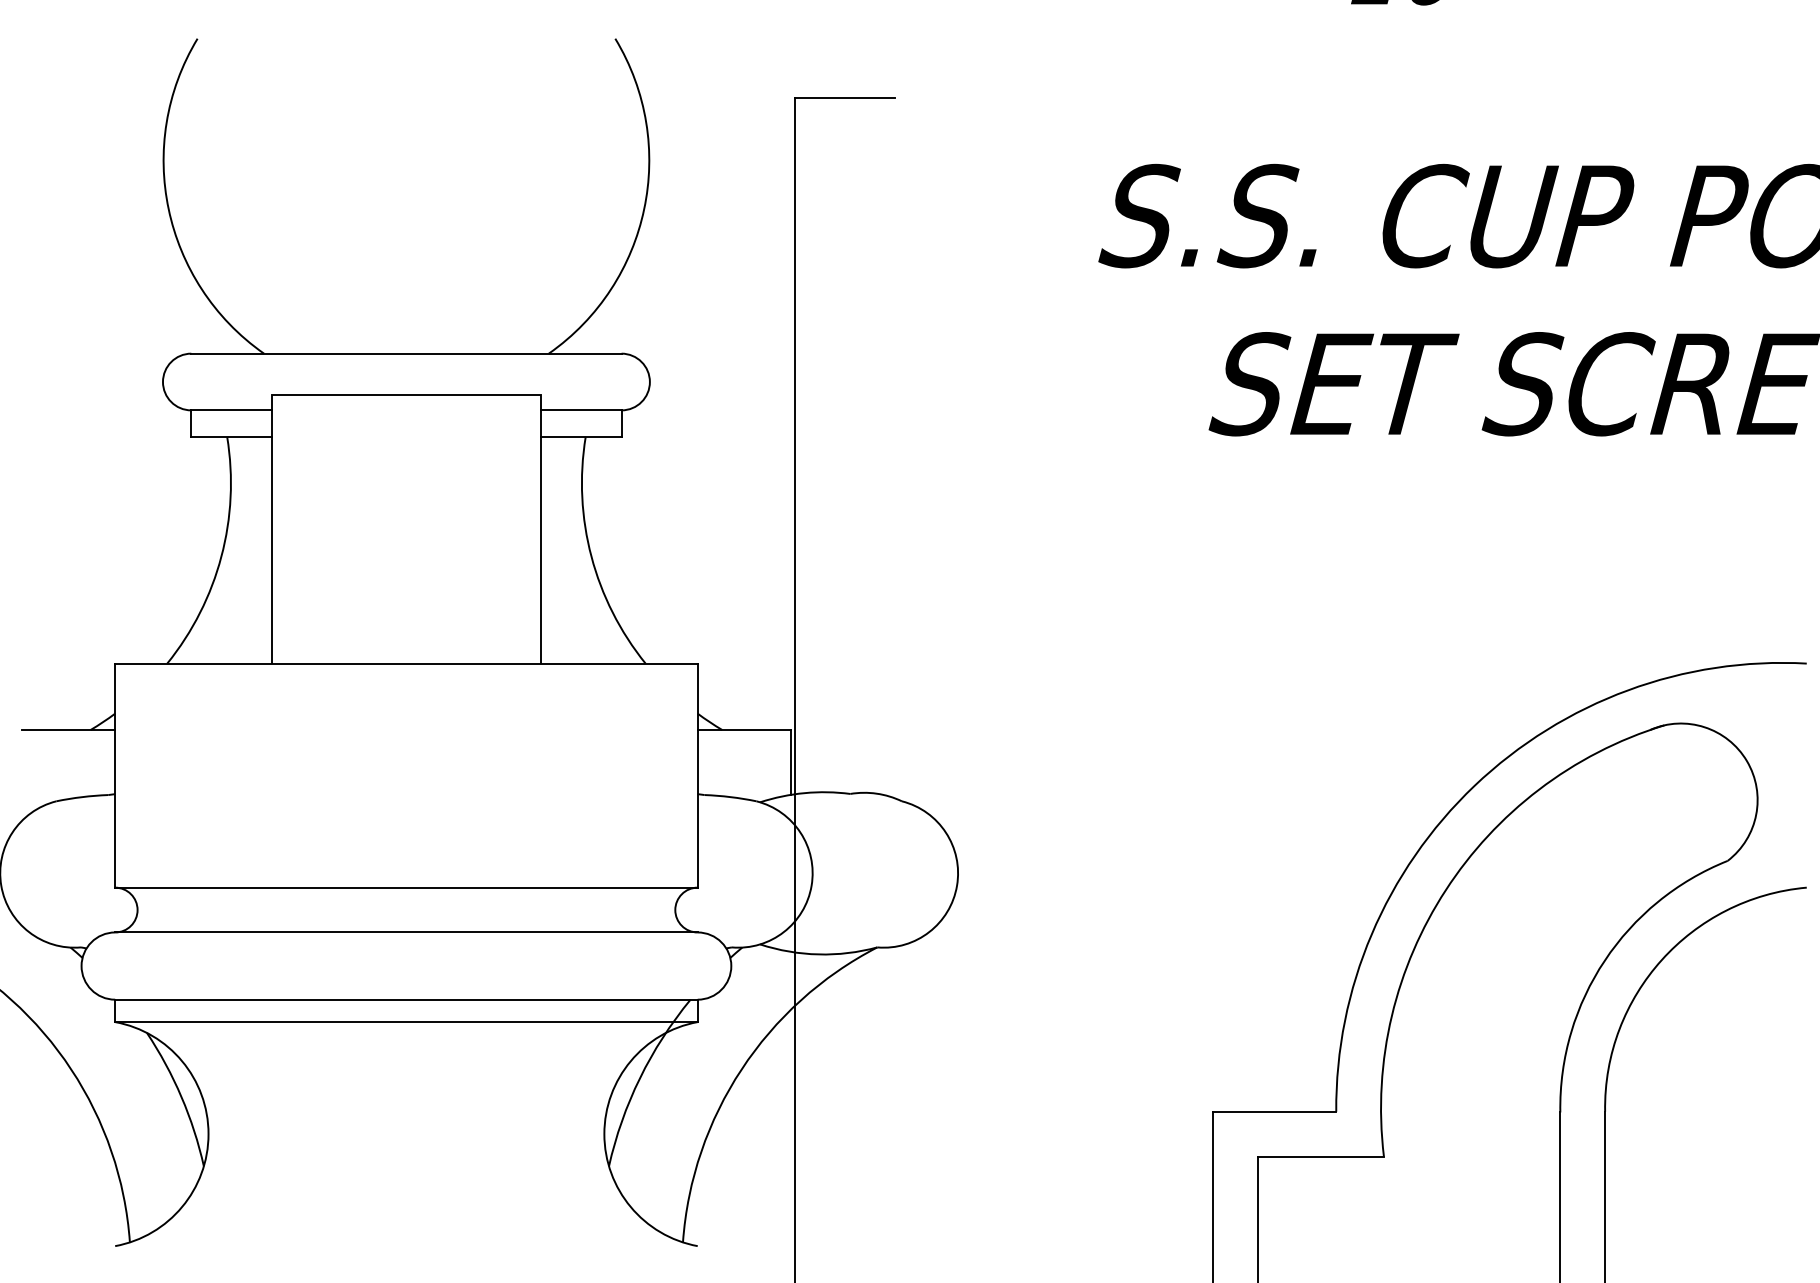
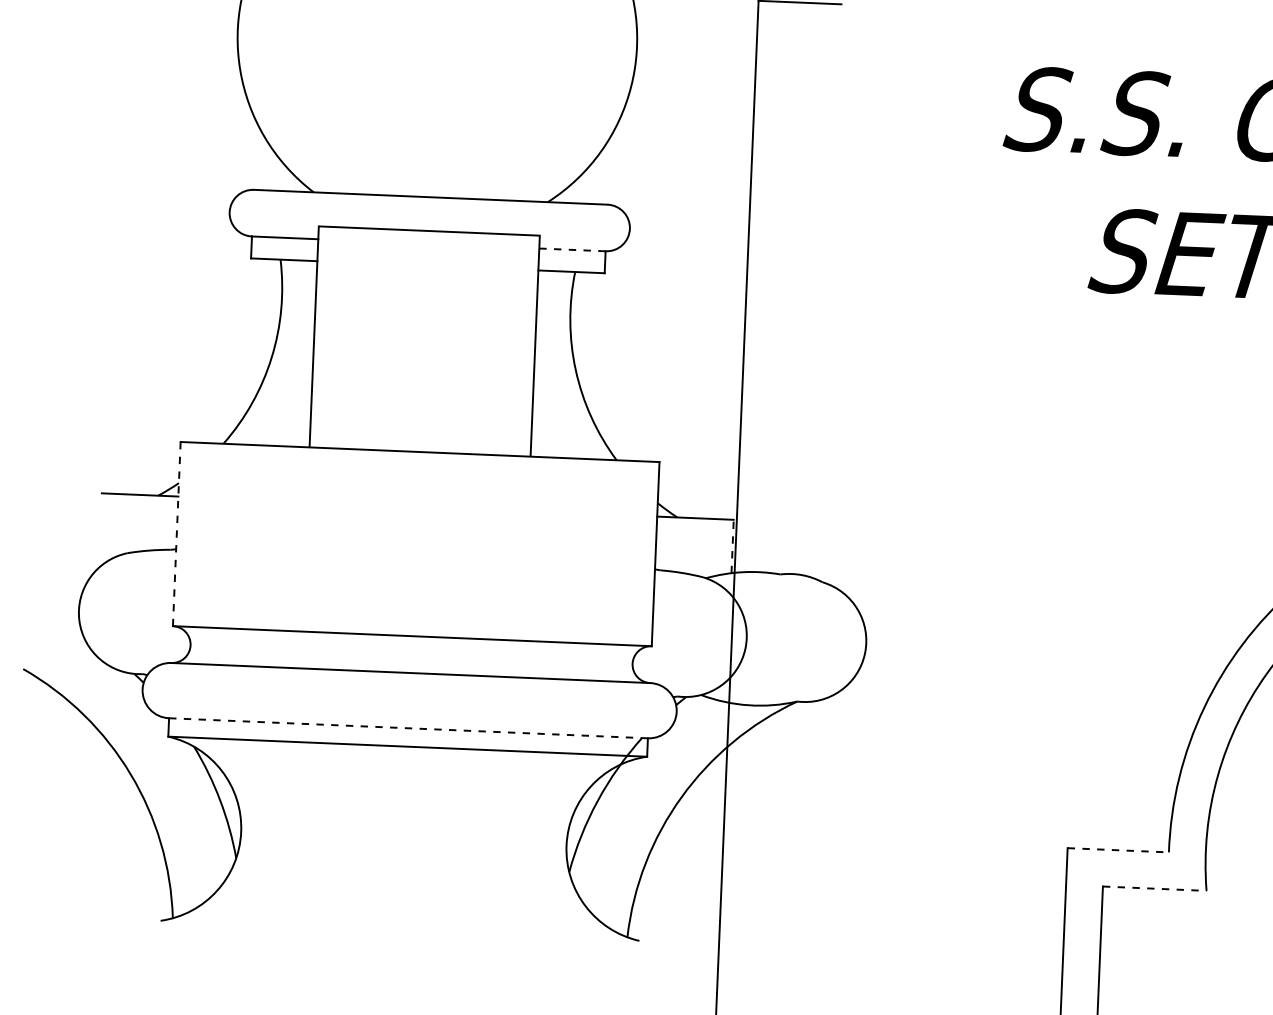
line: (581, 410) -> (572, 250), solid -> dashed
line: (790, 761) -> (732, 545), solid -> dashed
line: (115, 775) -> (177, 533), solid -> dashed
line: (405, 999) -> (407, 728), solid -> dashed
line: (1274, 1111) -> (1118, 850), solid -> dashed
line: (1321, 1156) -> (1155, 888), solid -> dashed

